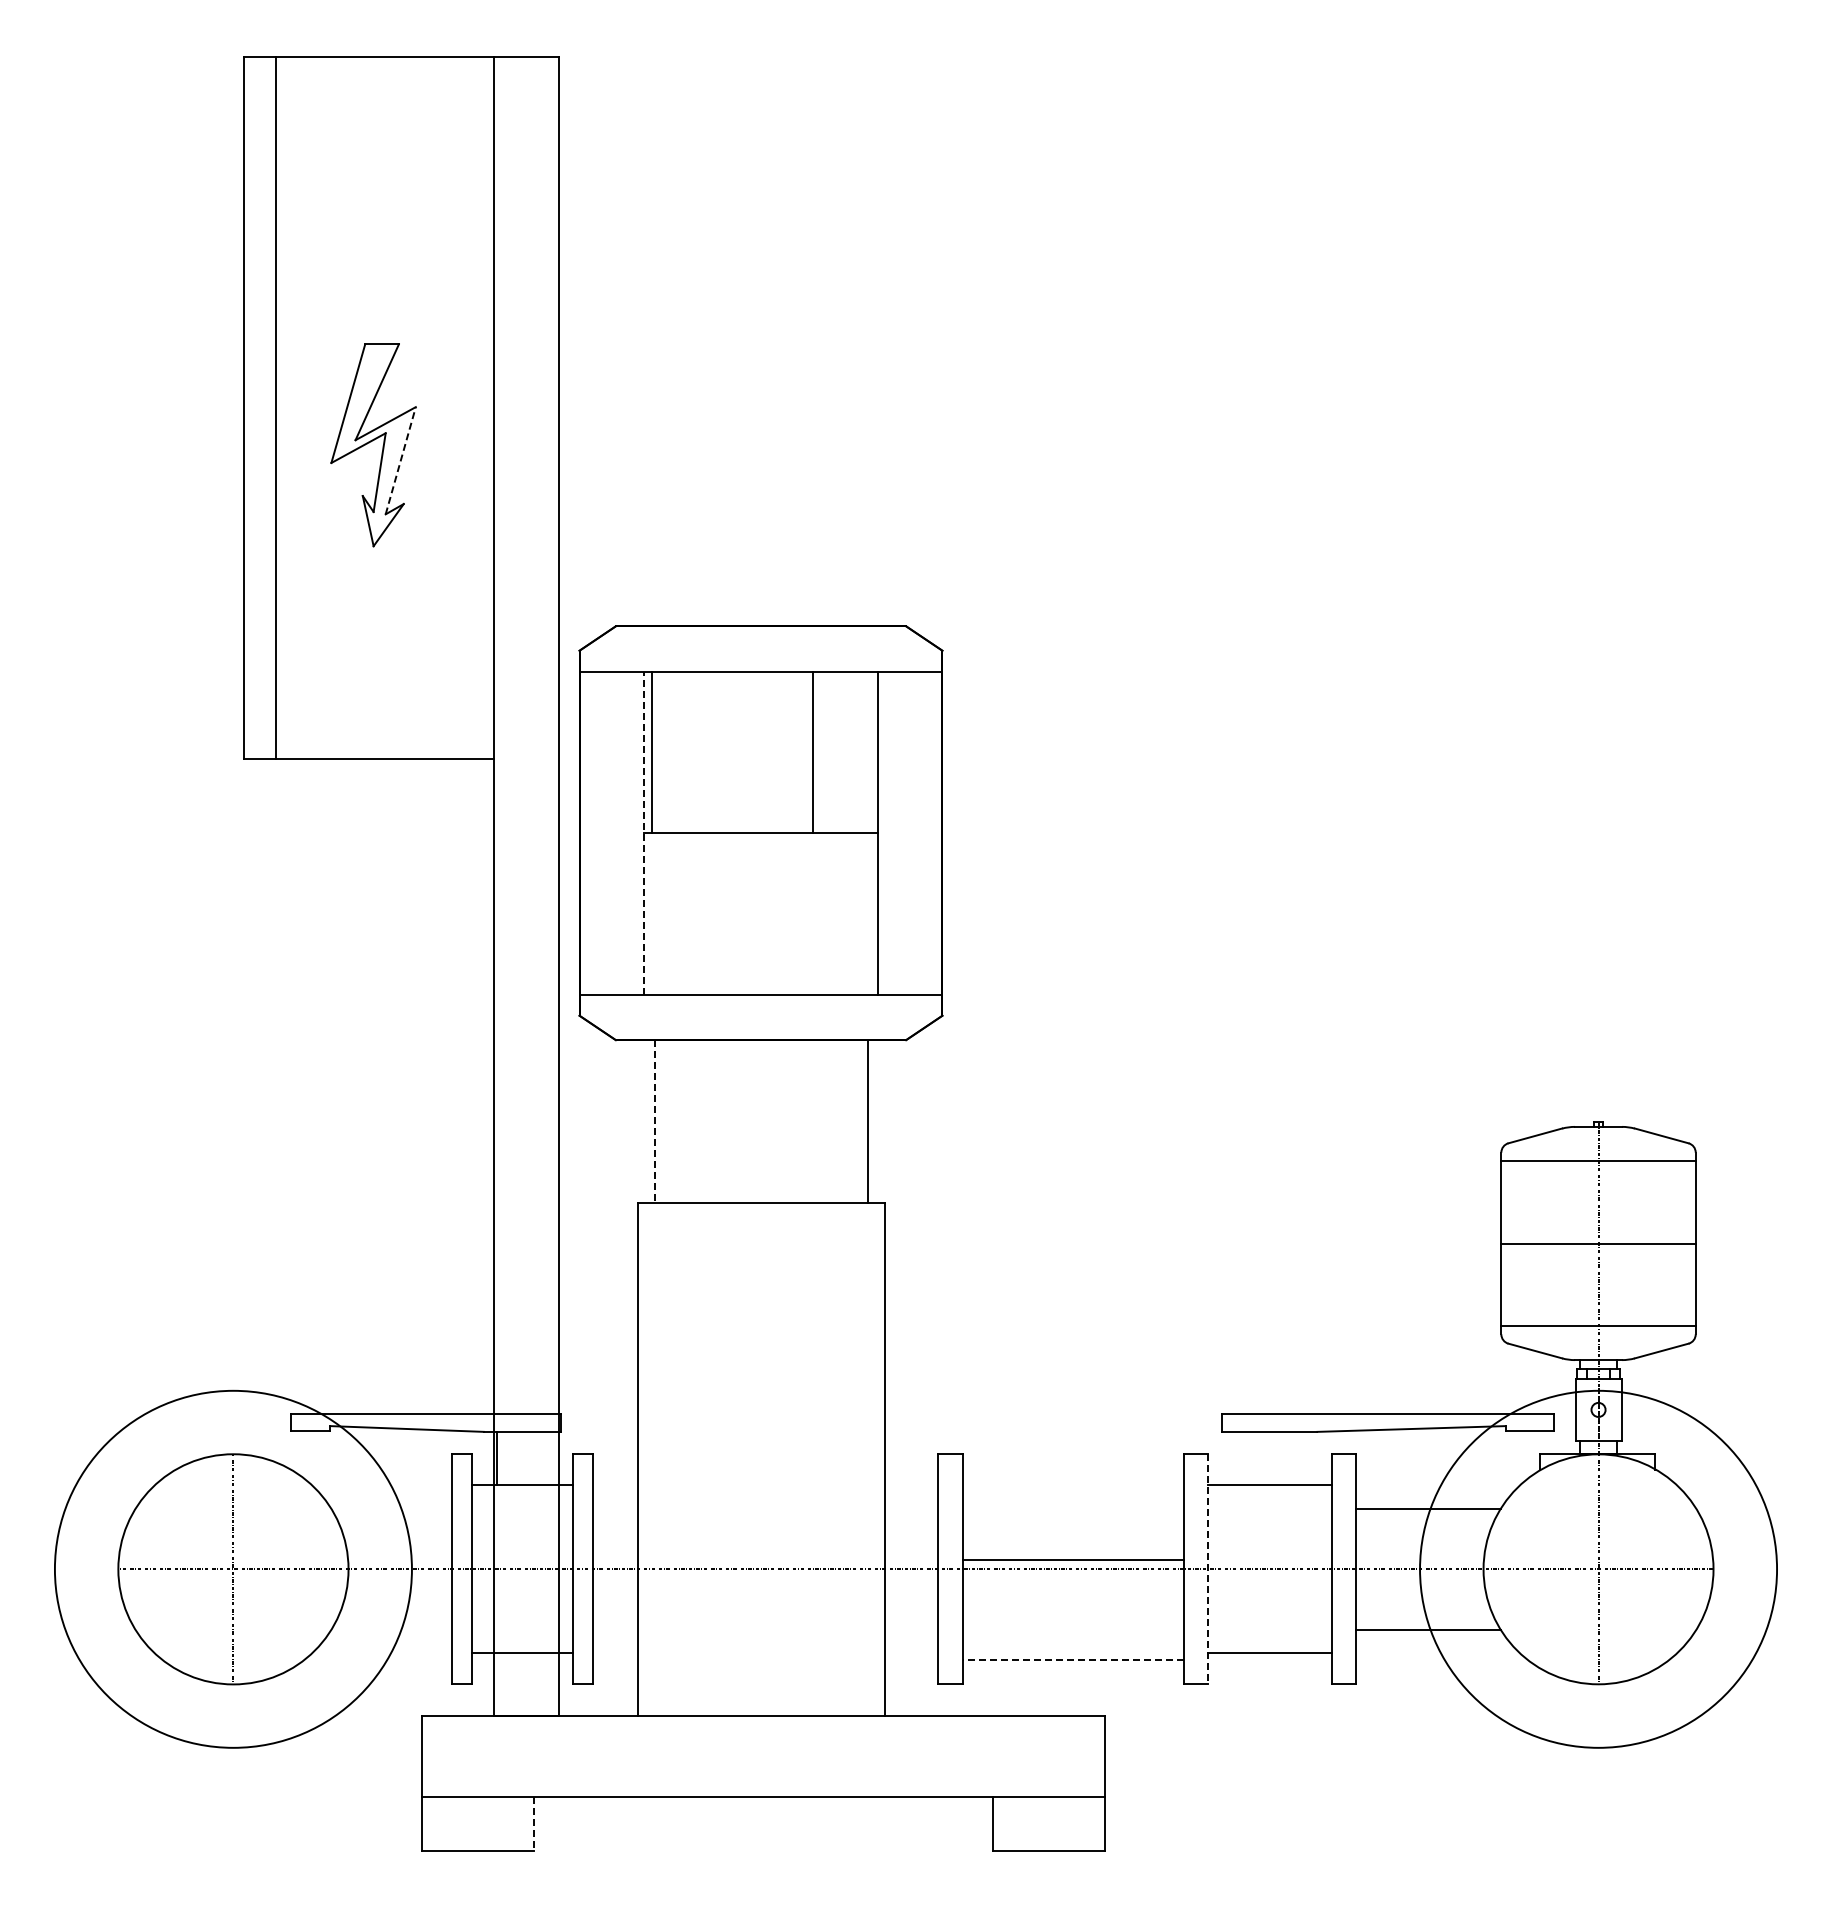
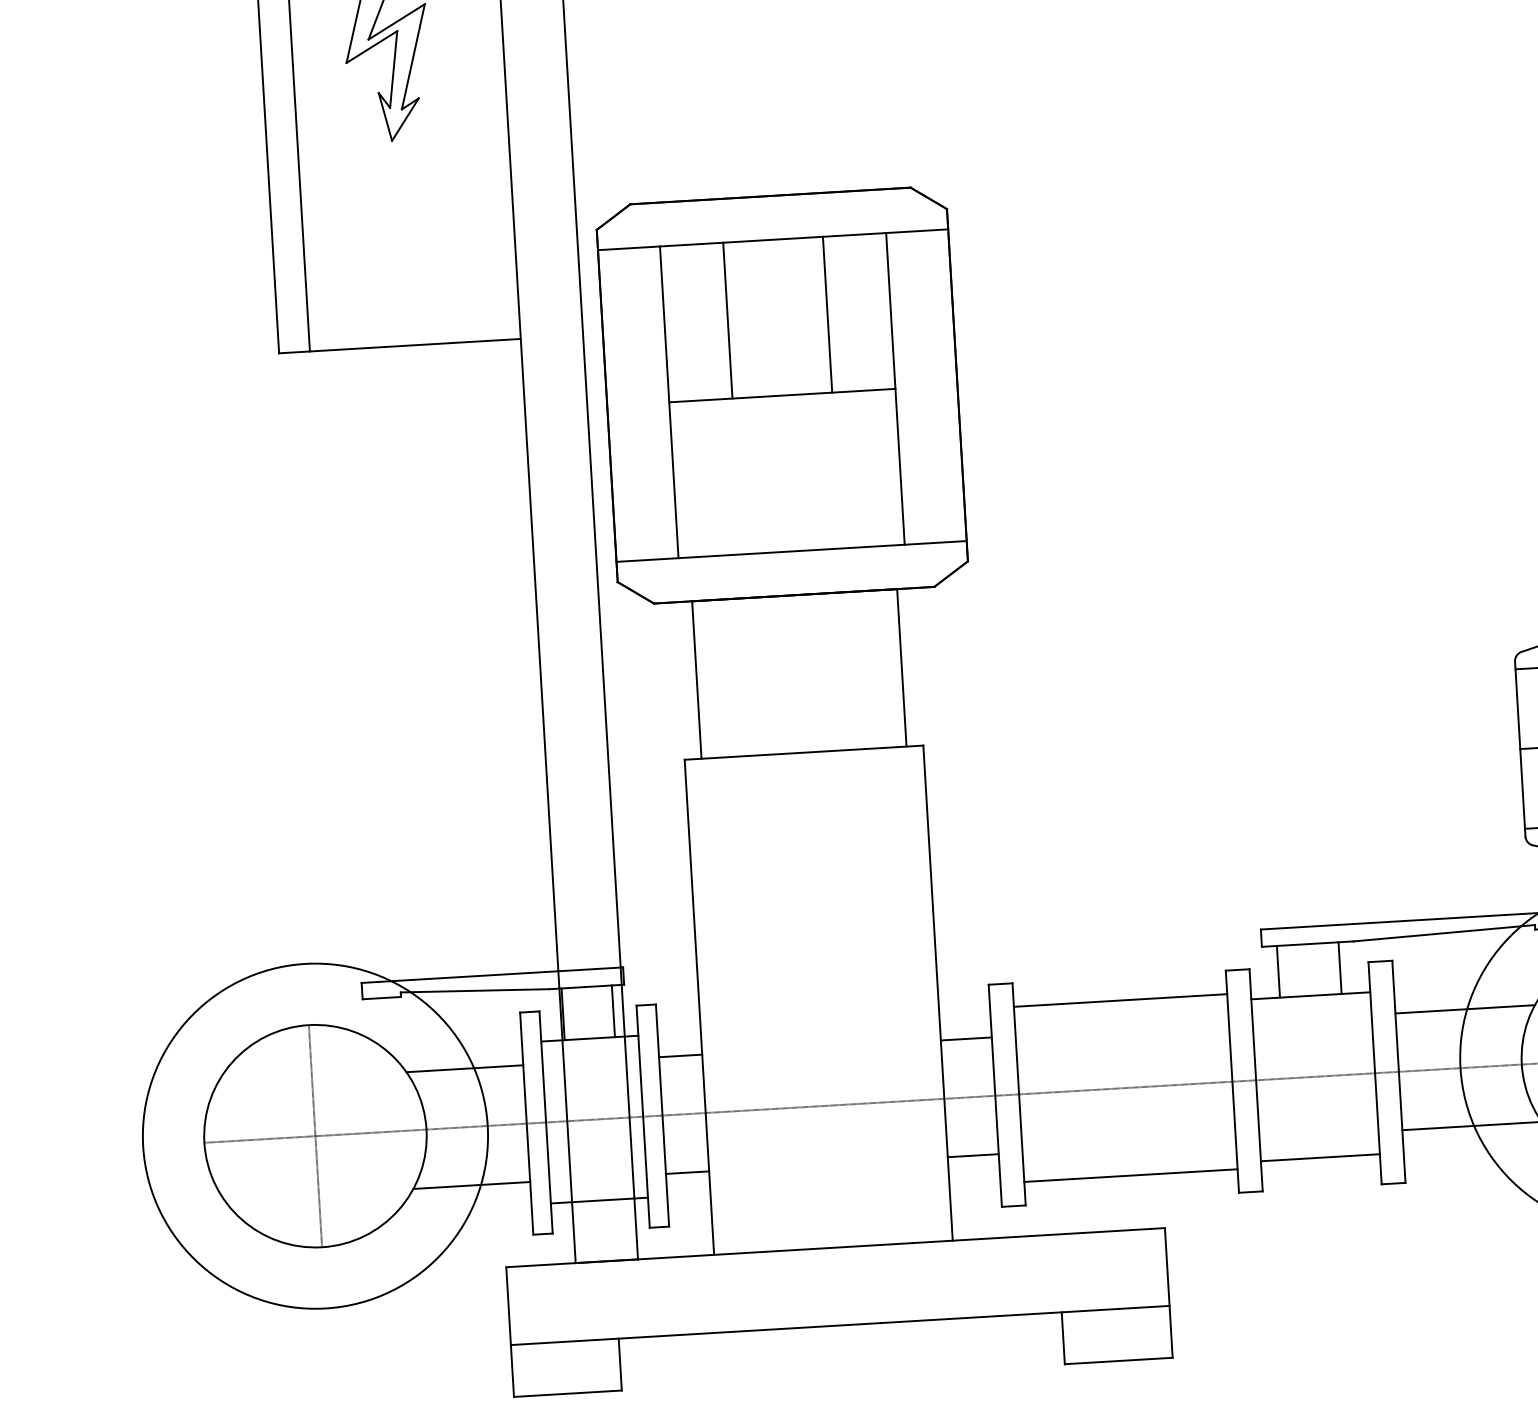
line: (400, 460) -> (413, 56), dashed -> solid
line: (652, 752) -> (728, 320), moved
line: (643, 833) -> (668, 402), dashed -> solid
line: (655, 1121) -> (697, 679), dashed -> solid
line: (548, 1458) -> (613, 1011), added
line: (1237, 1458) -> (1278, 971), added
line: (1301, 1458) -> (1339, 968), added
line: (391, 1508) -> (464, 1068), added
line: (615, 1508) -> (680, 1055), added
line: (911, 1508) -> (966, 1038), added
line: (1072, 1559) -> (1119, 1000), moved
line: (1208, 1569) -> (1256, 1080), dashed -> solid
line: (391, 1629) -> (471, 1185), added
line: (615, 1629) -> (687, 1172), added
line: (911, 1629) -> (973, 1155), added
line: (1073, 1660) -> (1131, 1176), dashed -> solid
line: (534, 1823) -> (620, 1364), dashed -> solid

